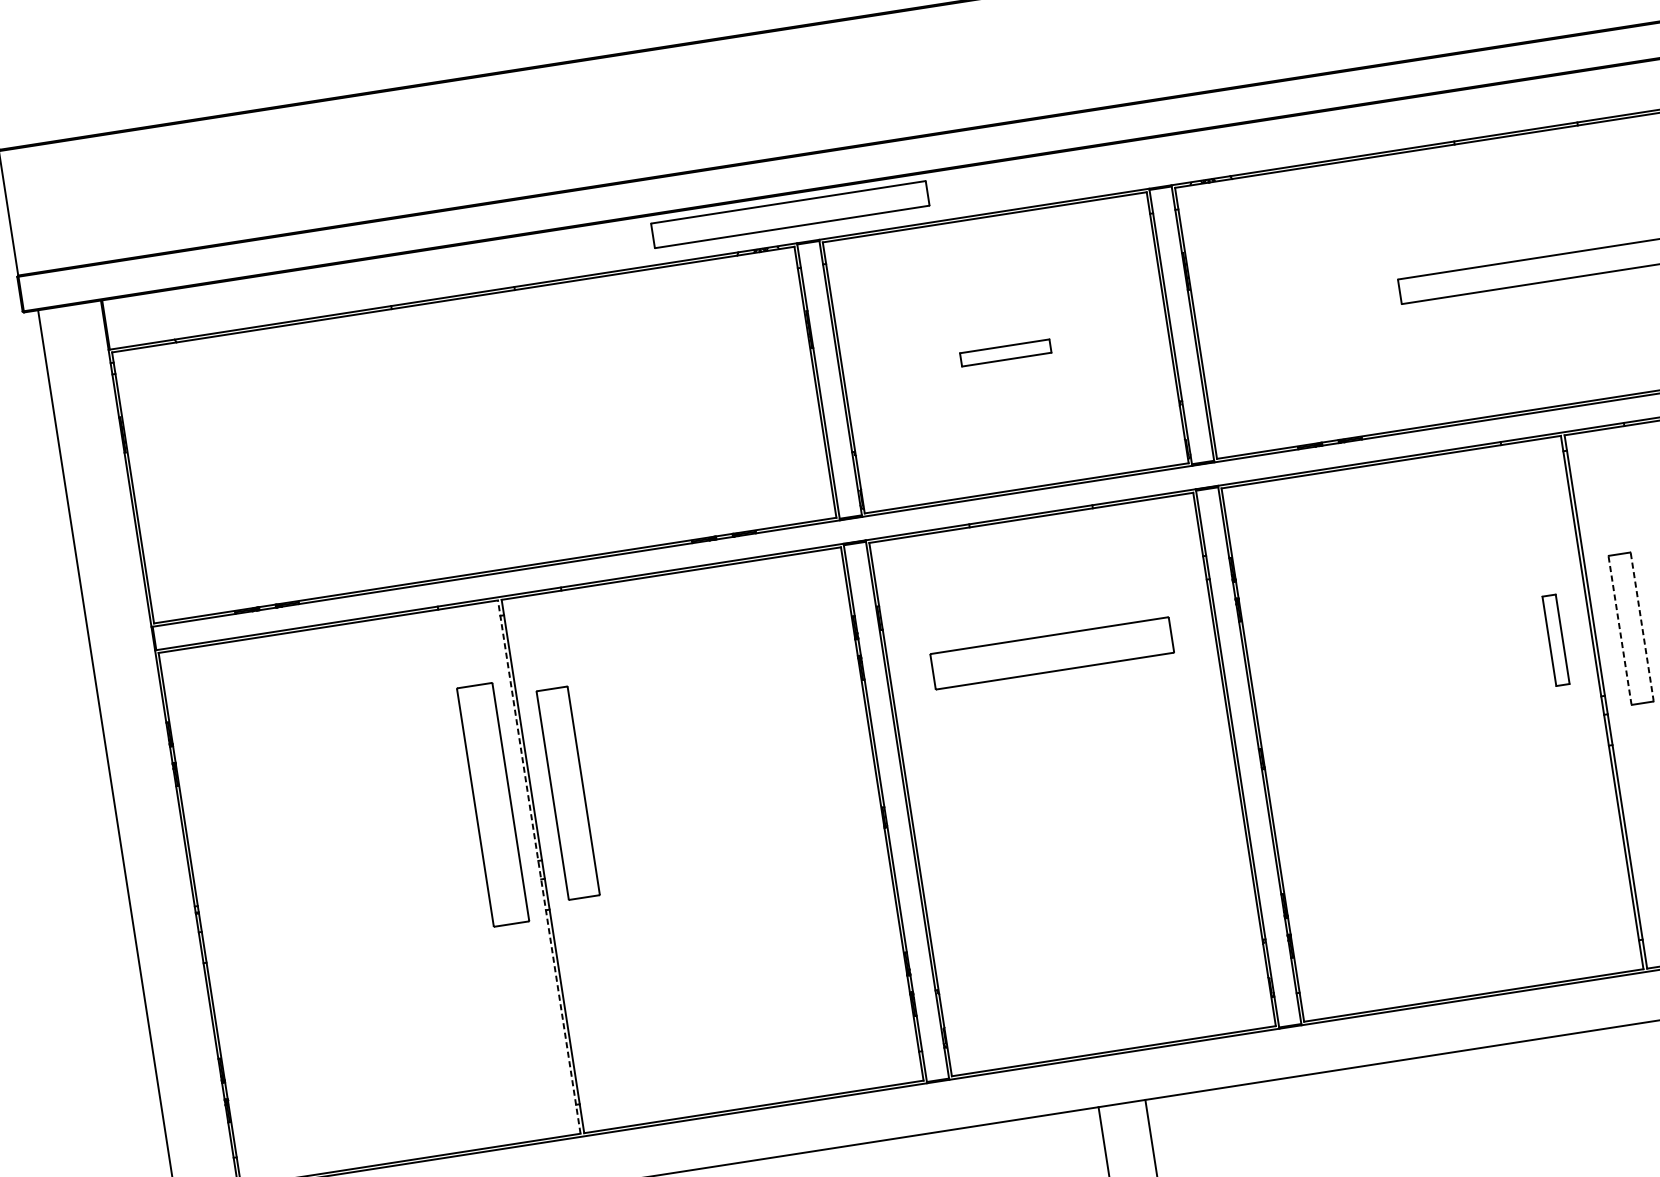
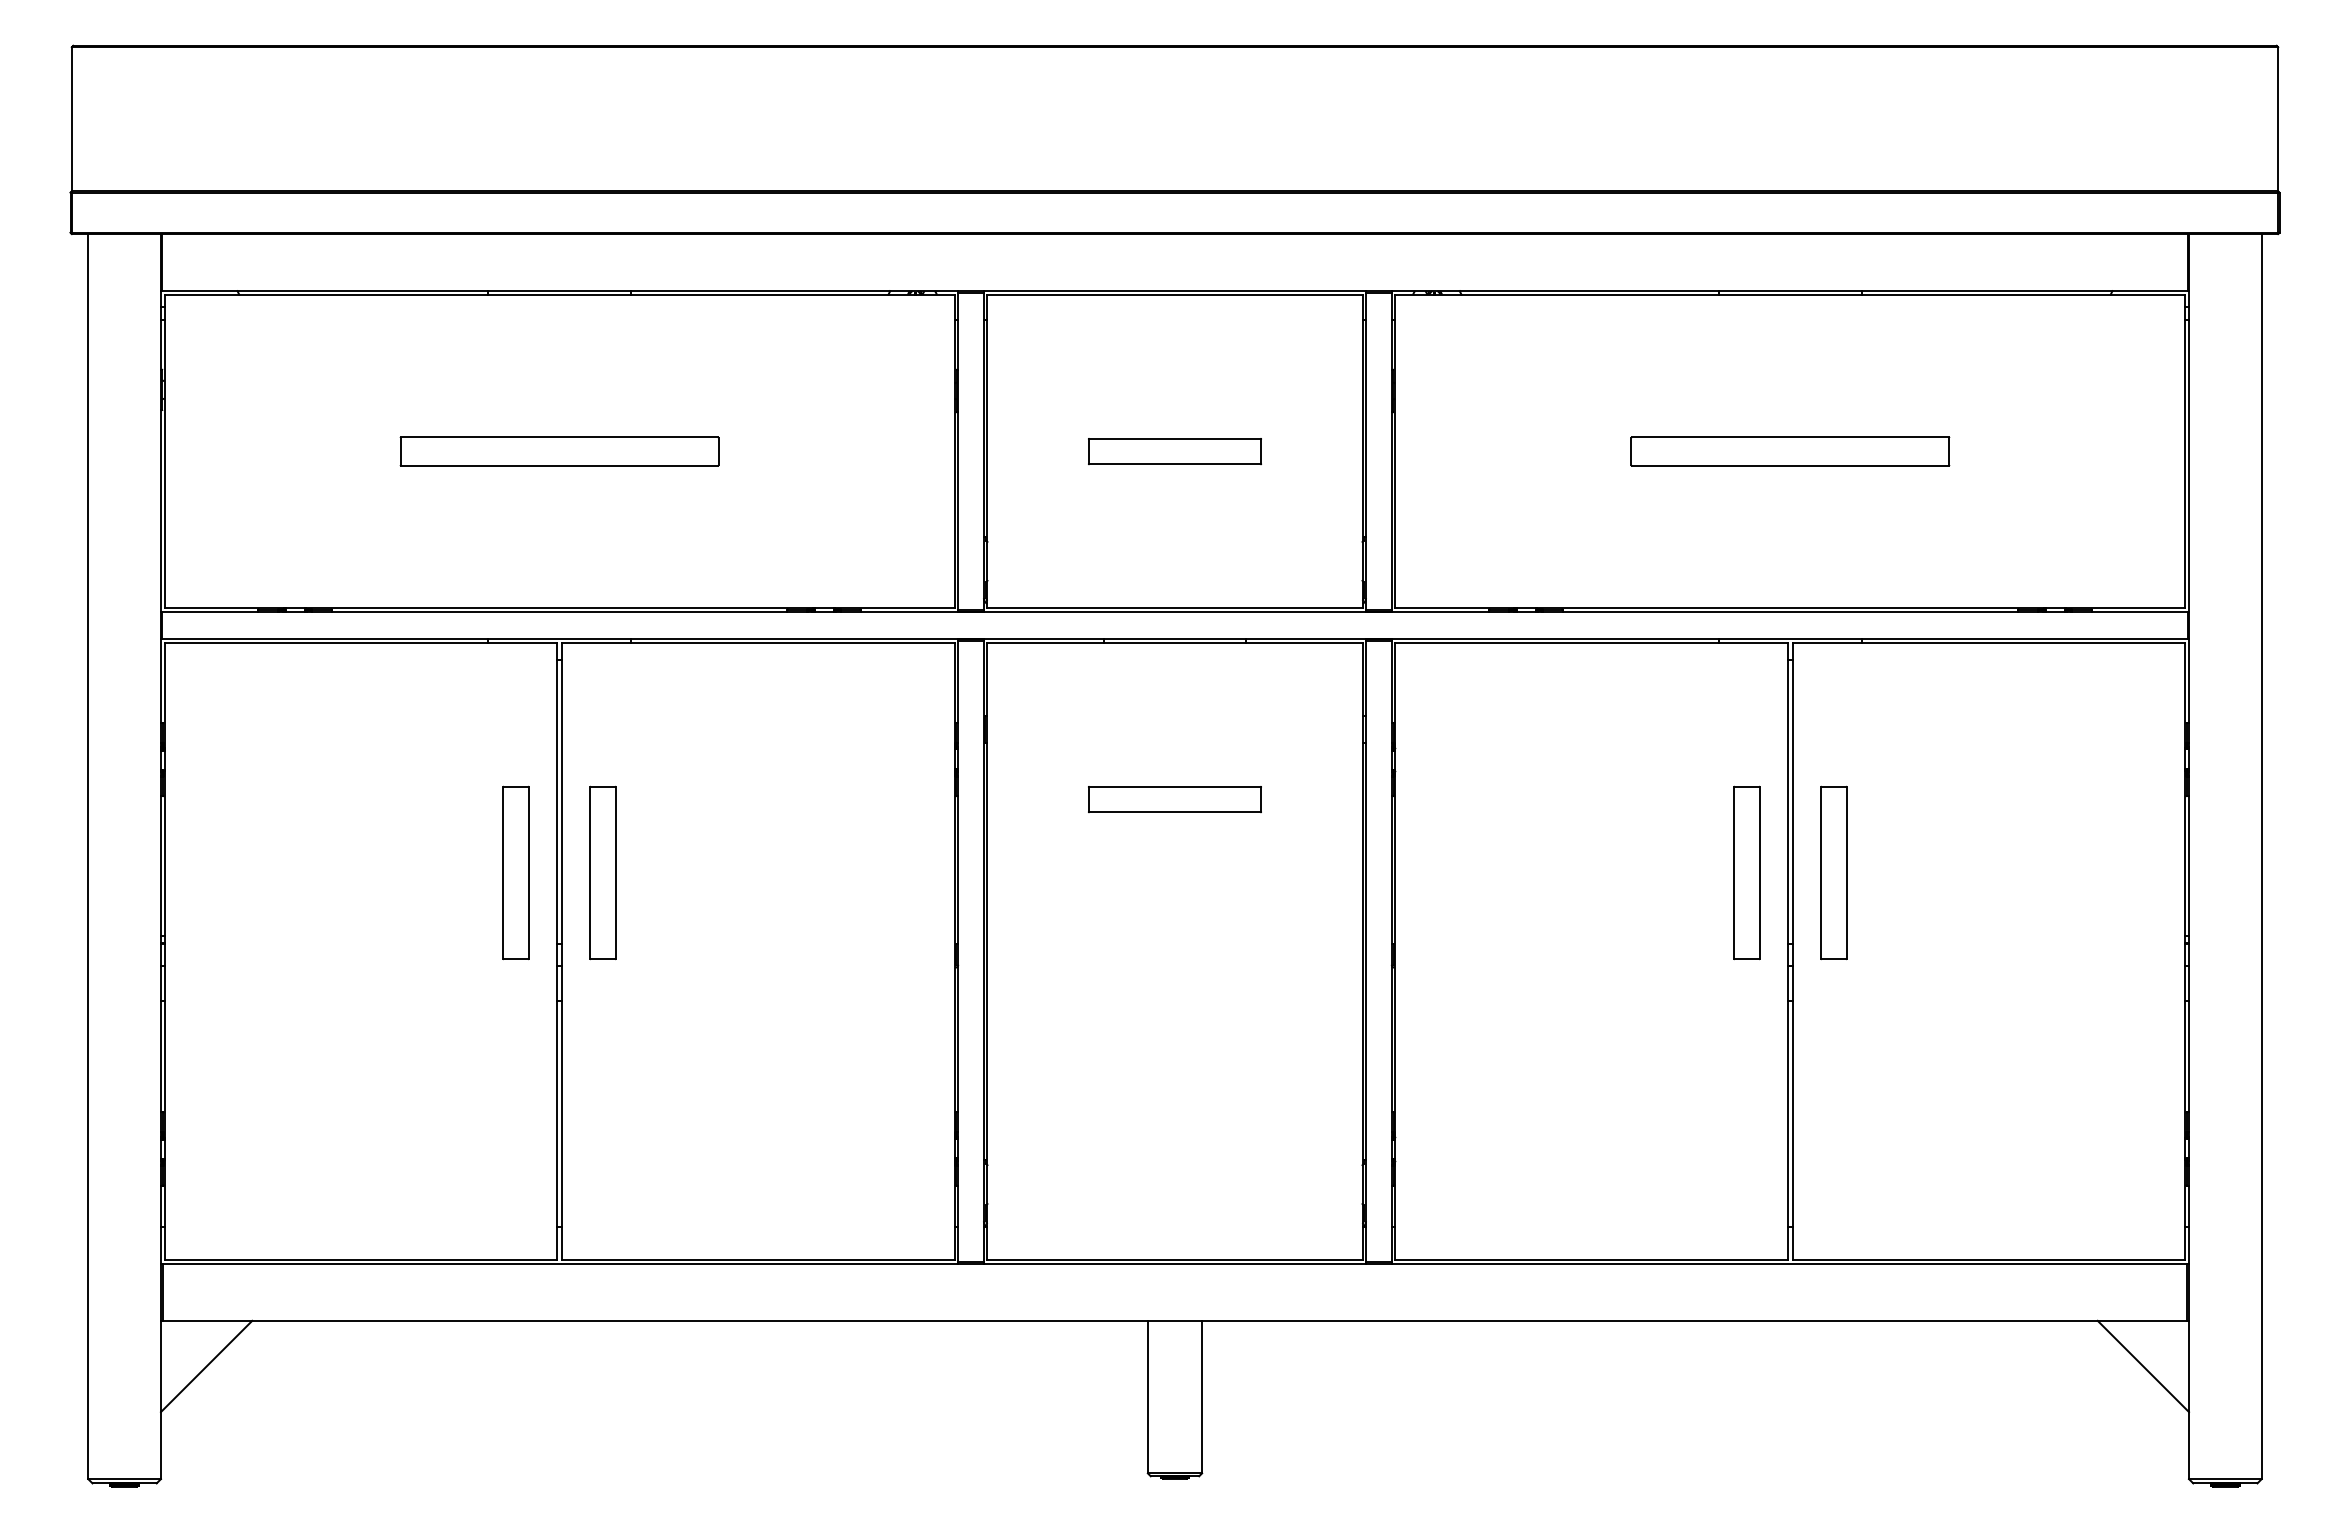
part: (790, 214) -> (559, 451), moved
part: (1005, 352) -> (1174, 451), size x1.67
line: (1642, 627) -> (1846, 873), dashed -> solid
line: (1620, 630) -> (1821, 873), dashed -> solid
part: (1555, 639) -> (1746, 872), size x1.67
part: (1051, 653) -> (1174, 799), size x0.62
part: (567, 792) -> (602, 872), size x0.71
part: (492, 804) -> (515, 872), size x0.62
line: (539, 867) -> (557, 951), dashed -> solid

